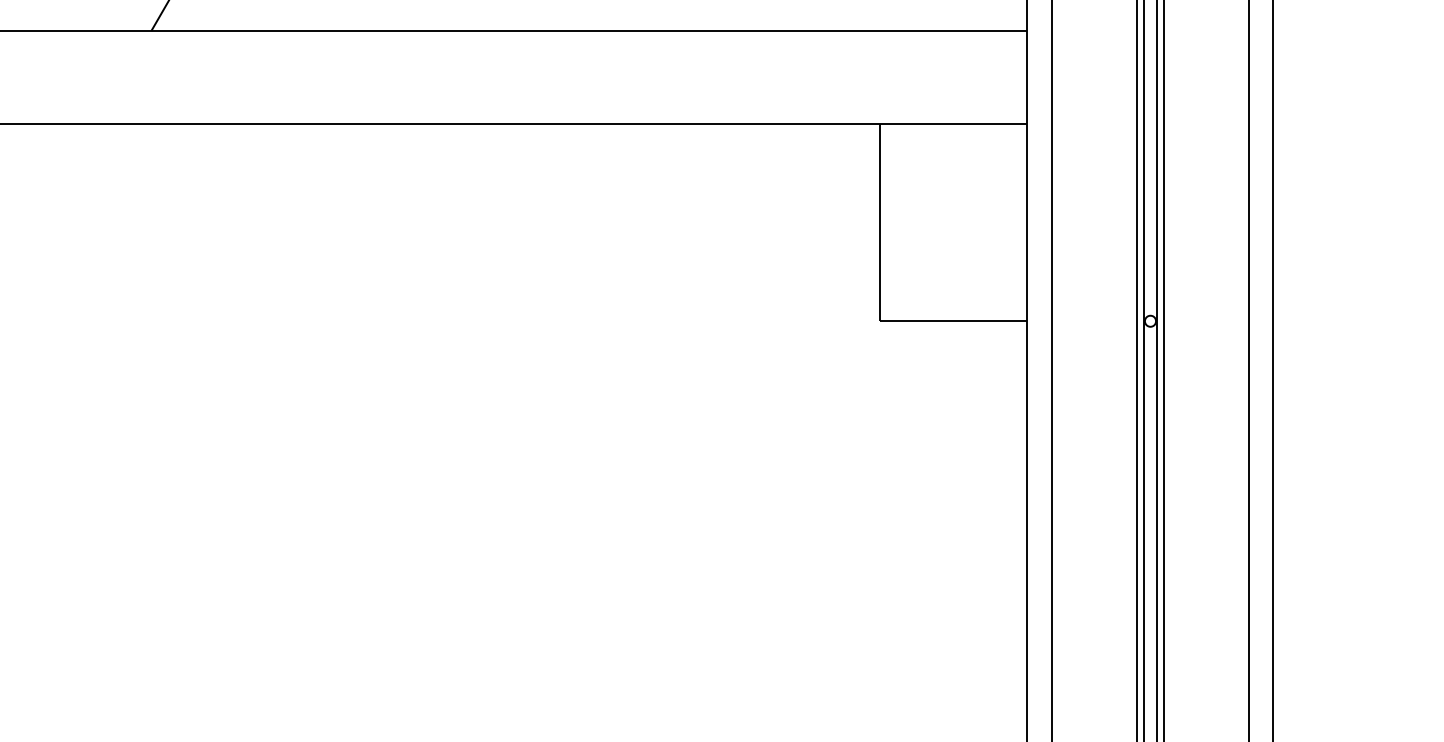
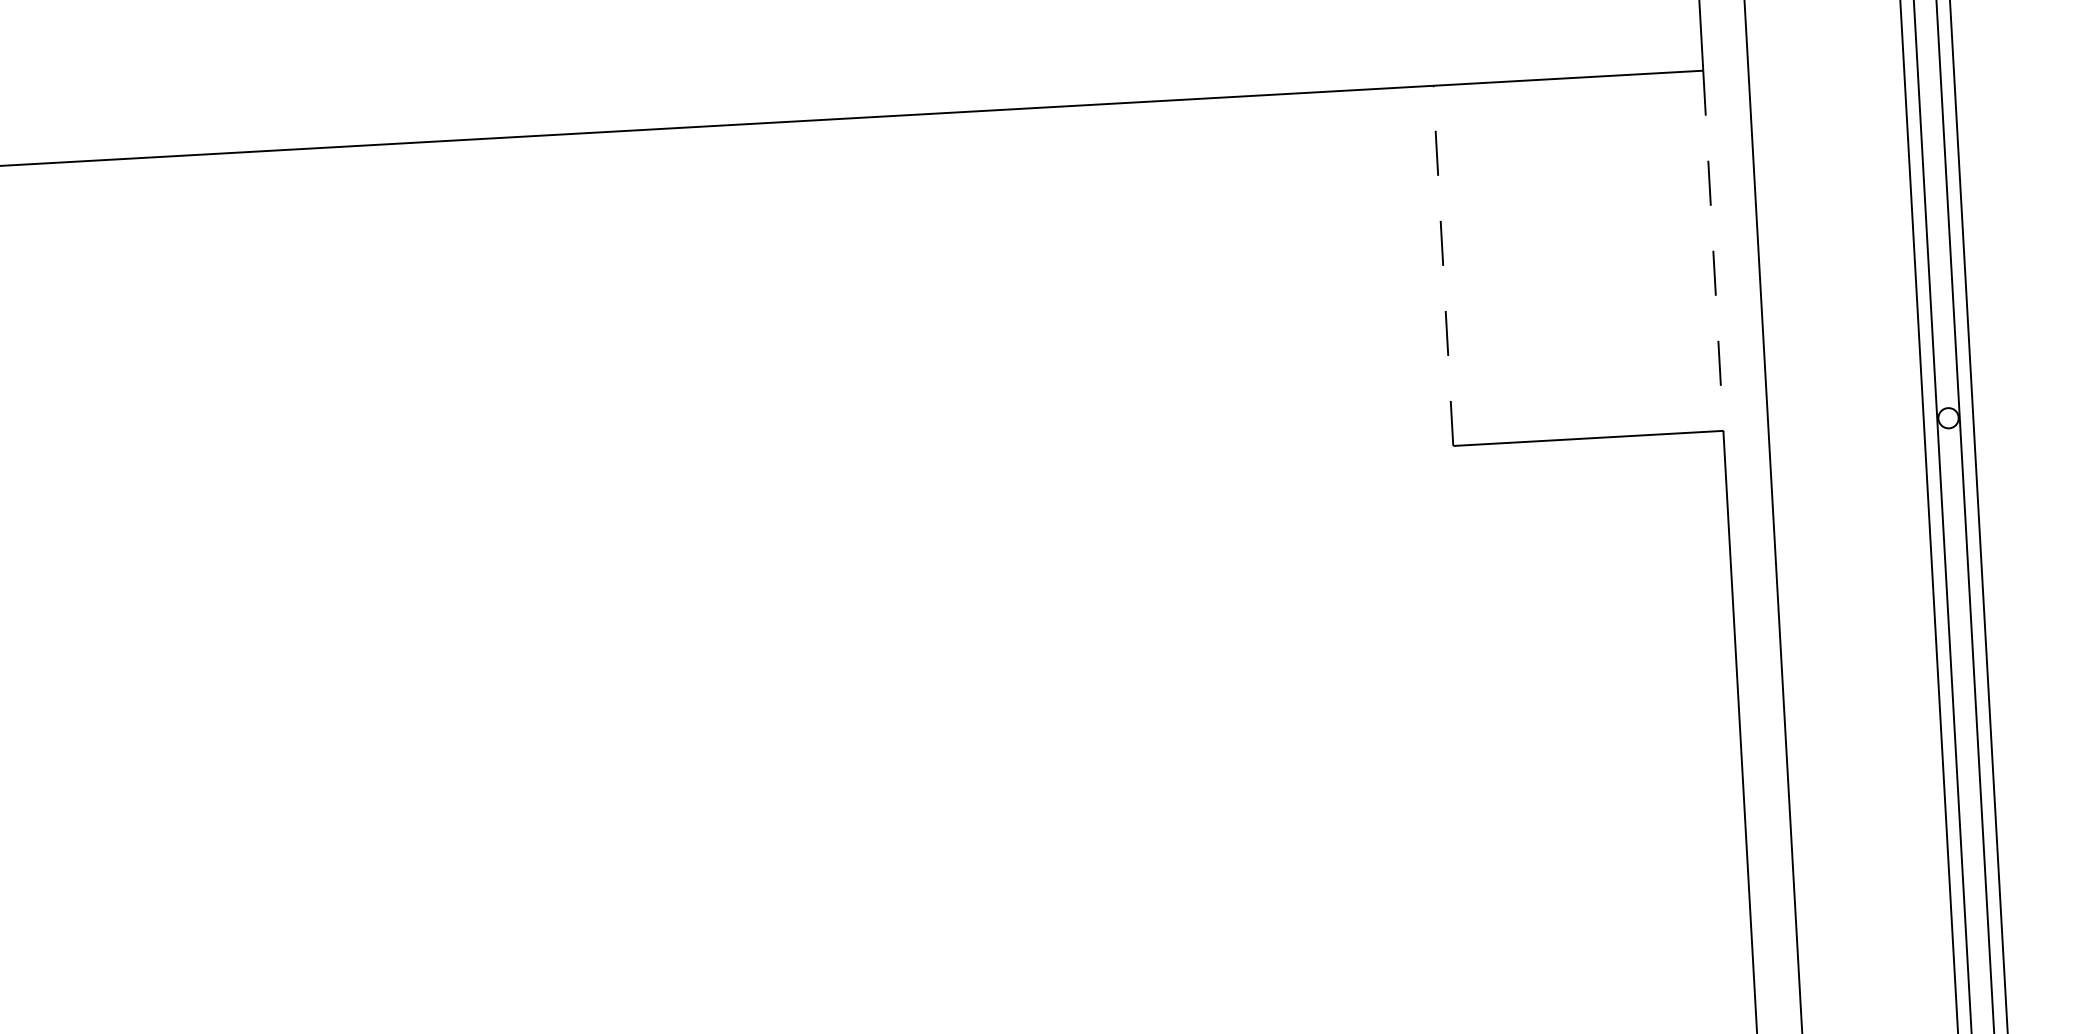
line: (879, 222) -> (1442, 265), solid -> dashed
line: (1027, 223) -> (1713, 251), solid -> dashed

